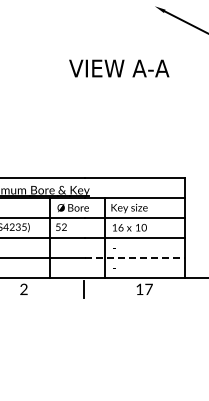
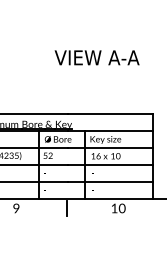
text: (119, 68) -> (97, 57), moved
line: (135, 258) -> (110, 182), dashed -> solid
text: (23, 289) -> (16, 208), 2 -> 9
text: (148, 289) -> (121, 208), 17 -> 10

